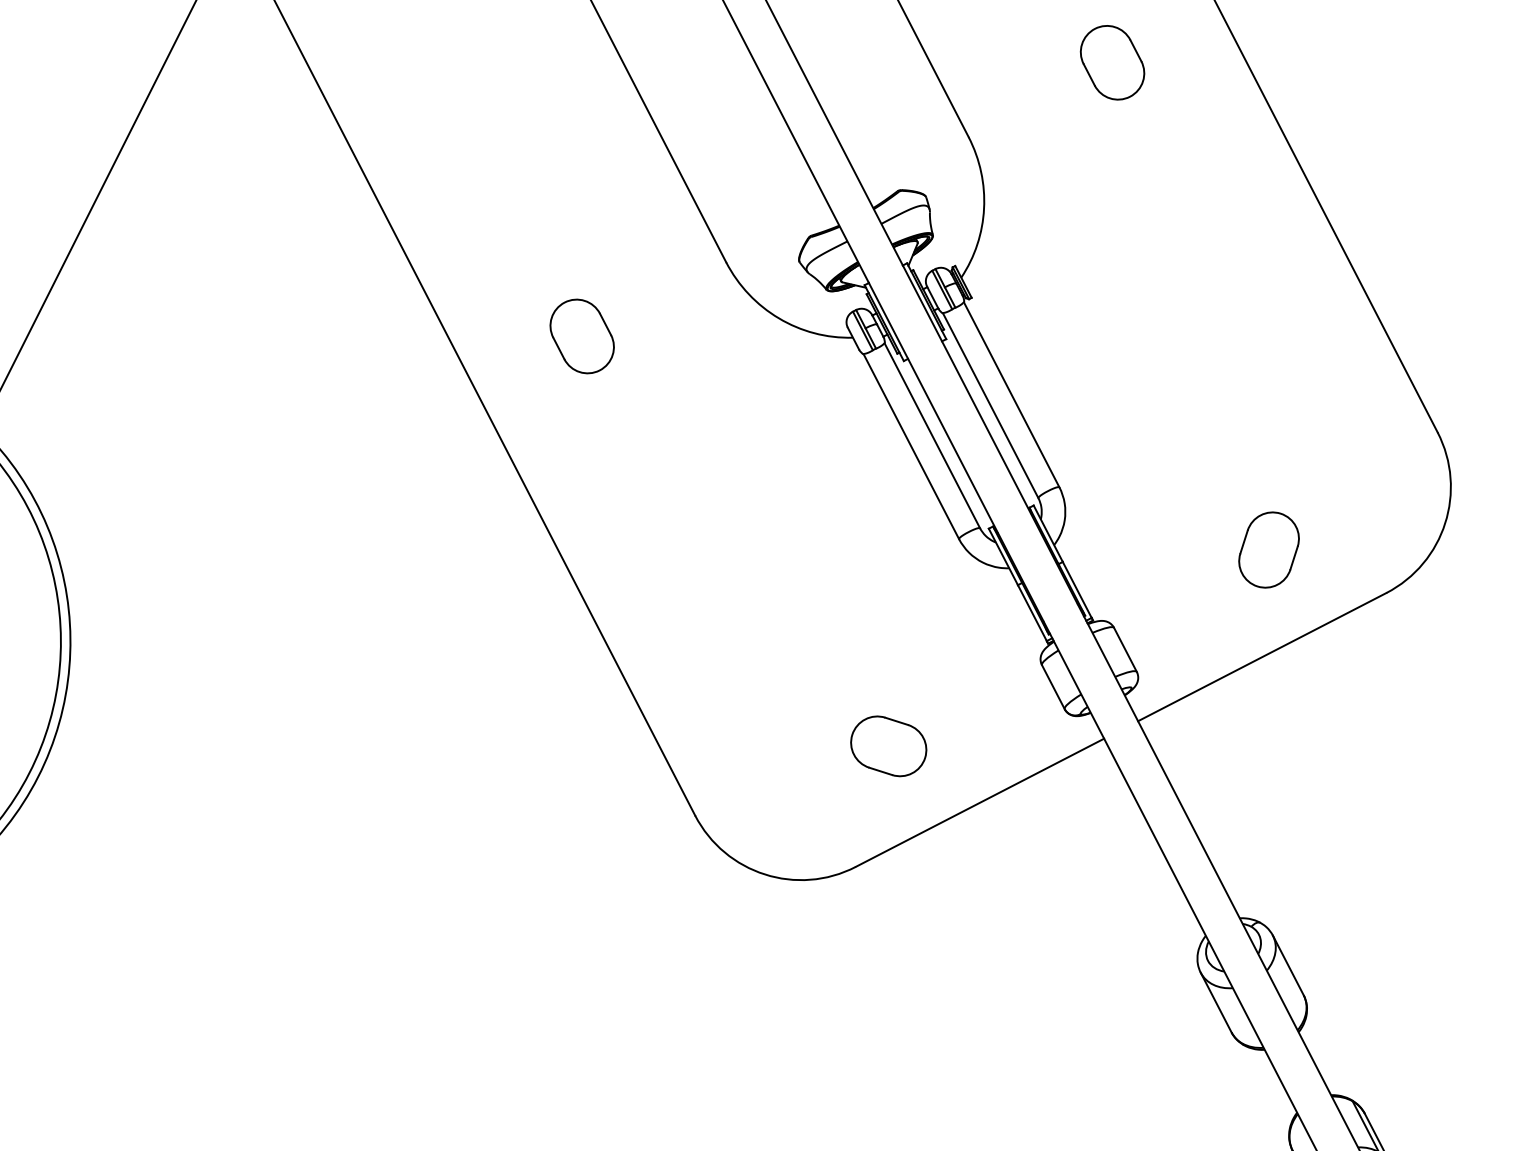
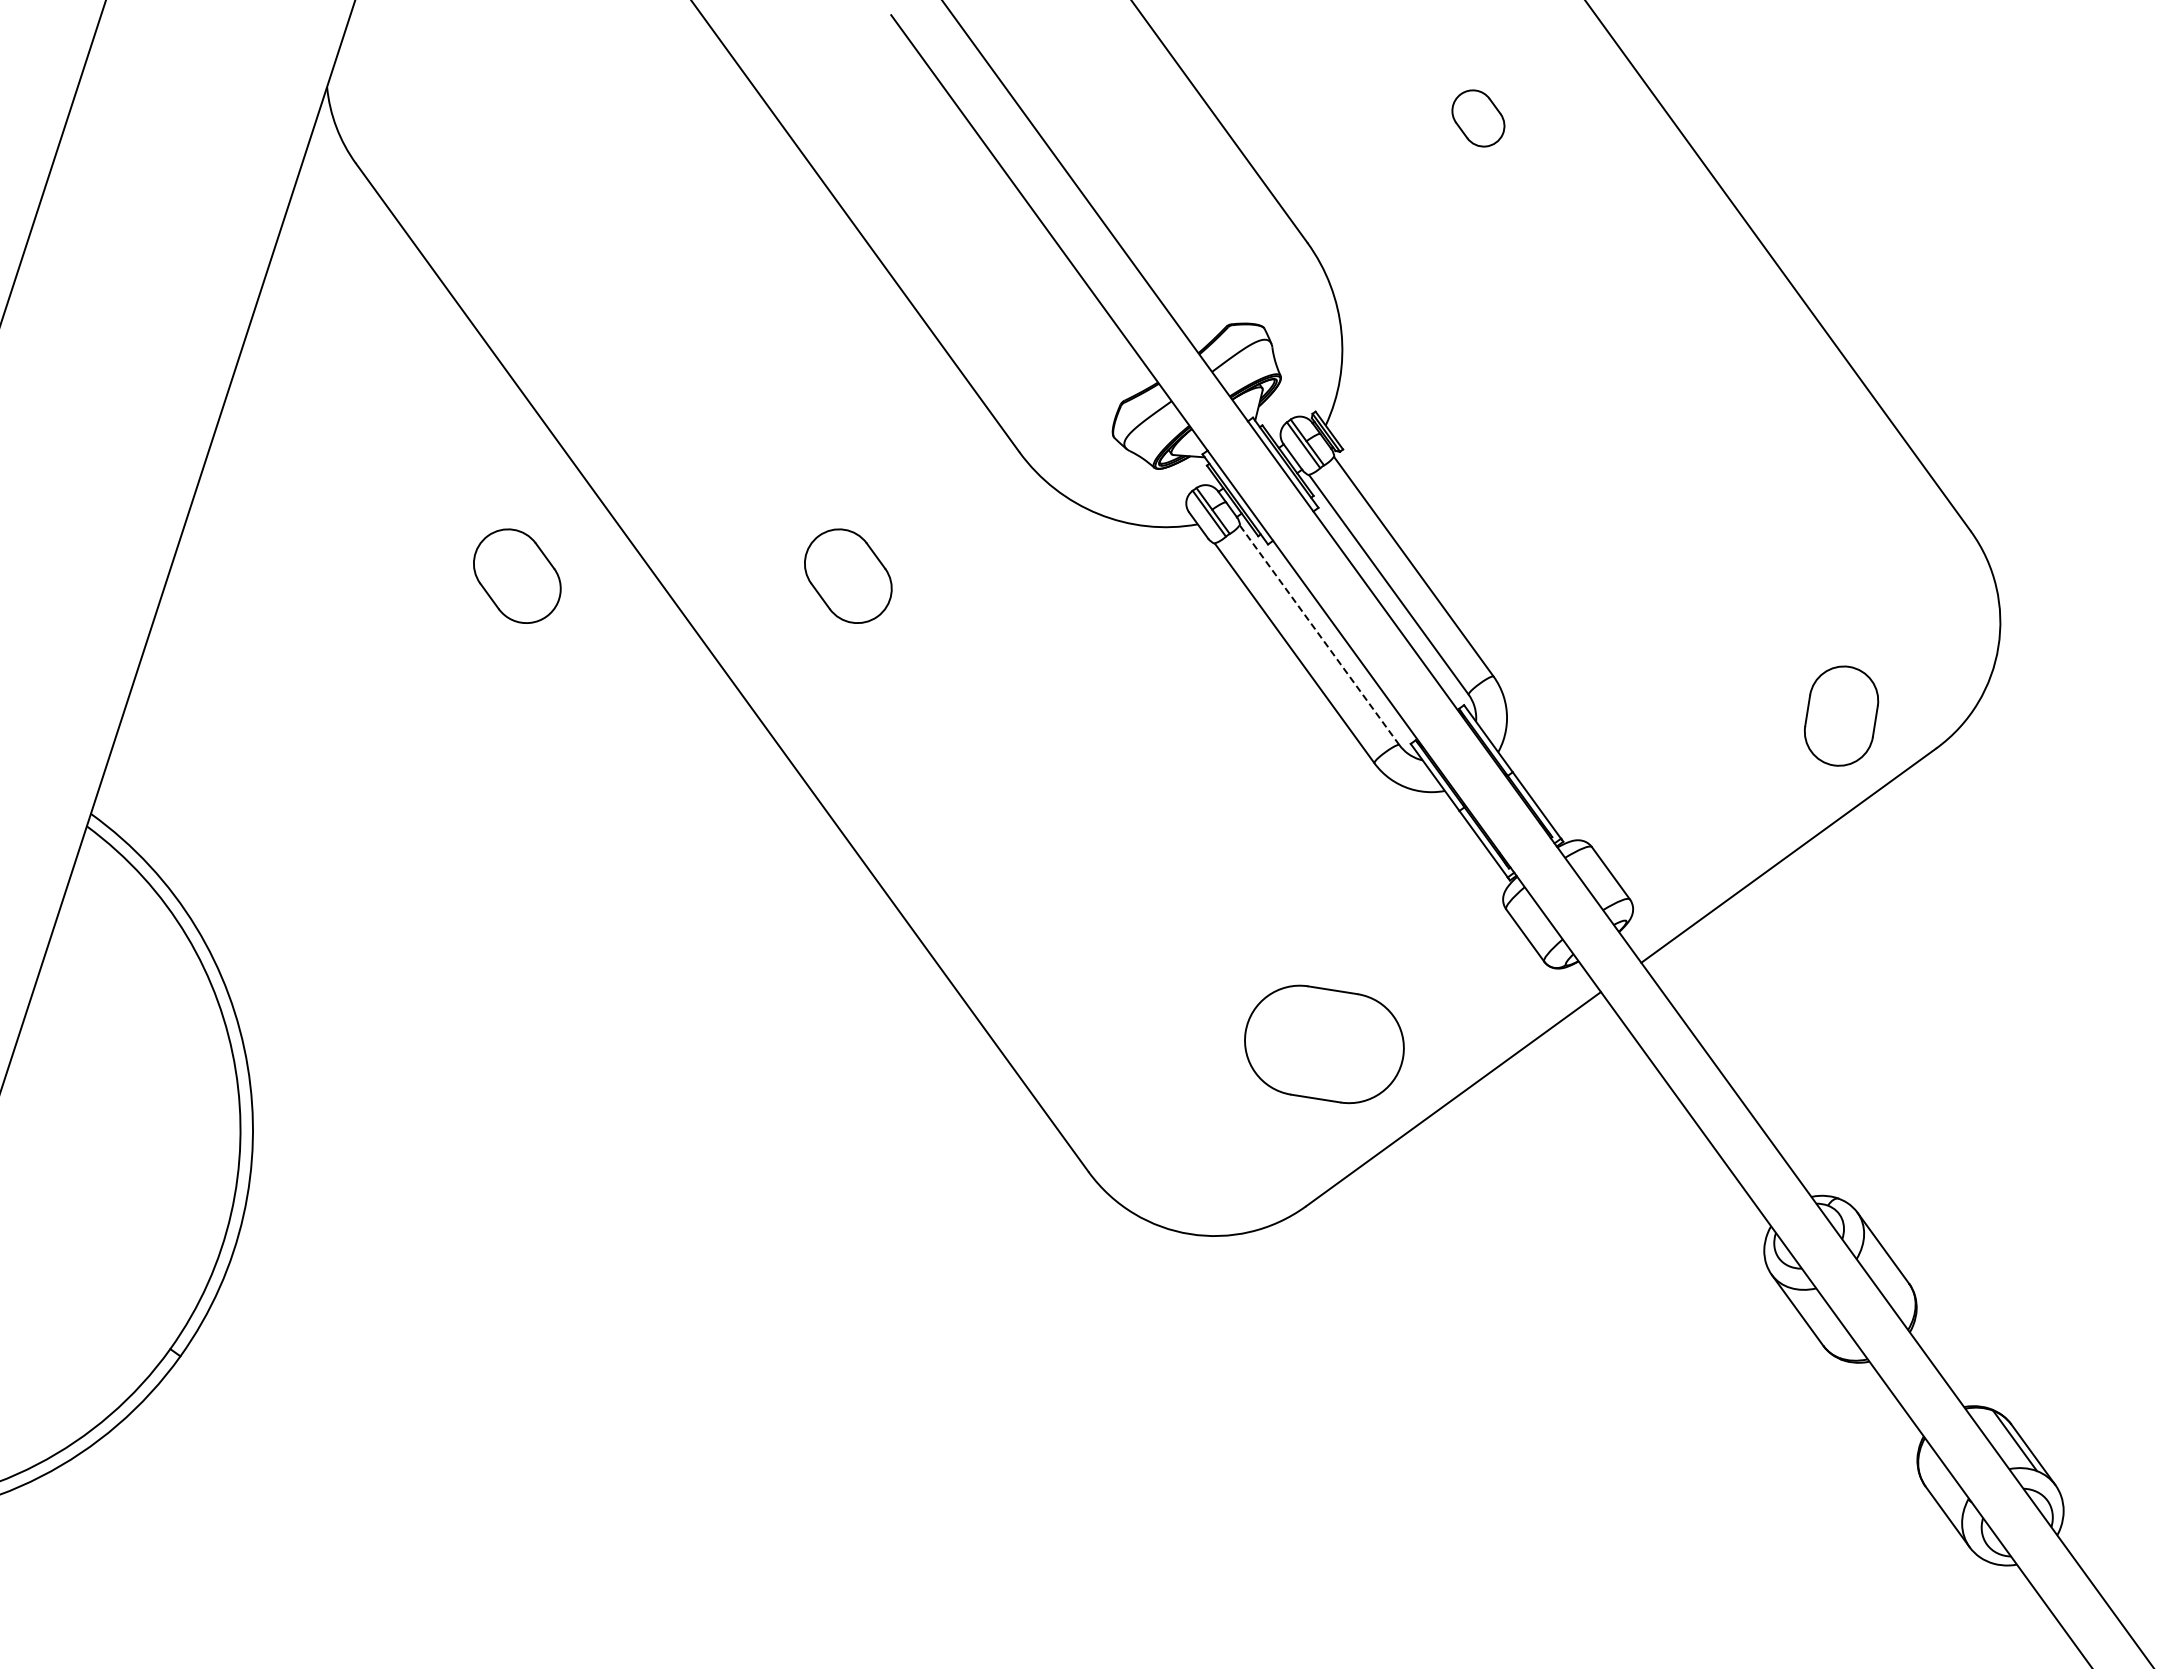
part: (1112, 62) -> (1478, 118), size x0.6
part: (331, 297) -> (517, 575), added
line: (932, 435) -> (1319, 635), solid -> dashed
part: (1269, 549) -> (1841, 715), moved
part: (888, 746) -> (1324, 1044), size x1.6

